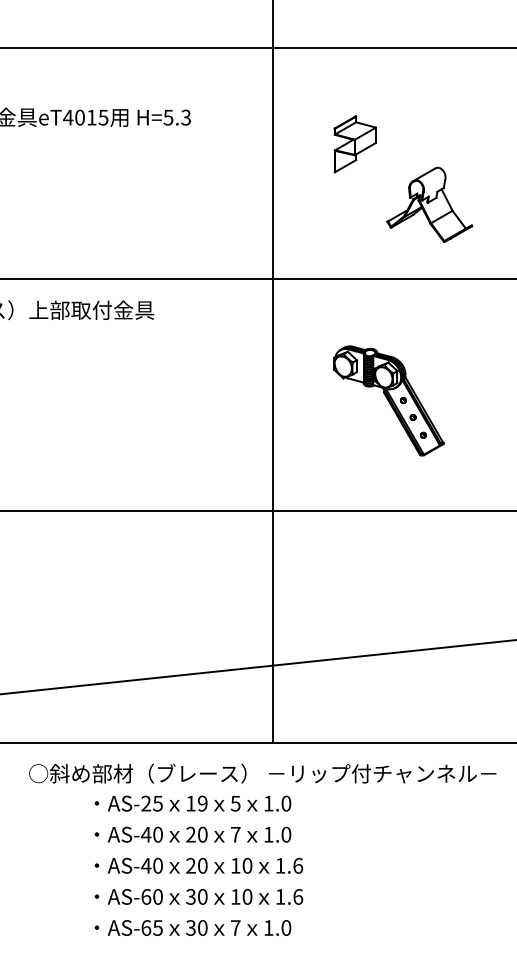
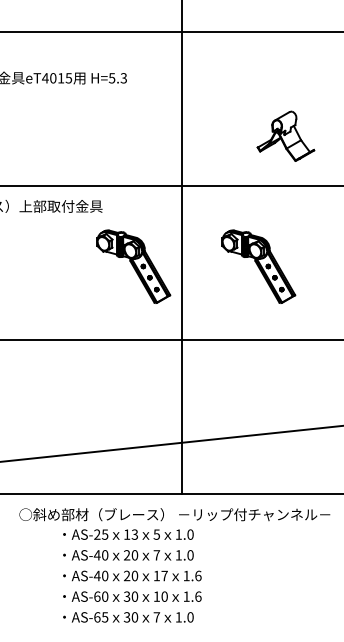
part: (355, 143) -> (236, 95), removed
part: (200, 400) -> (133, 266), added
text: (202, 803) -> (134, 534), 19 -> 13
text: (247, 865) -> (164, 575), 10 -> 17

